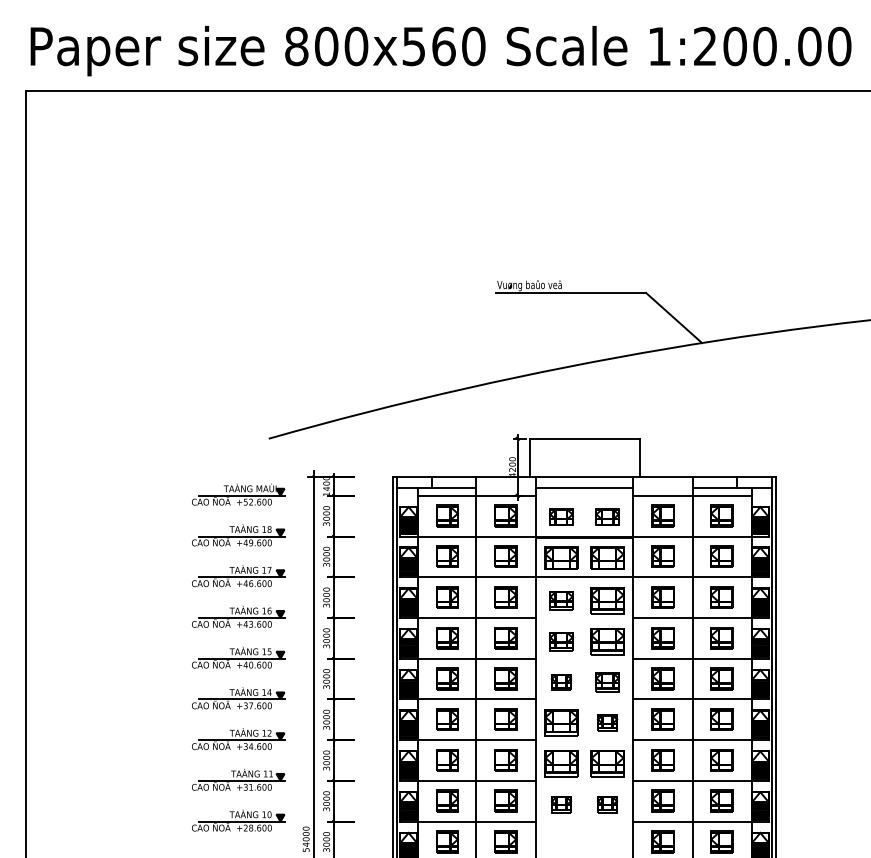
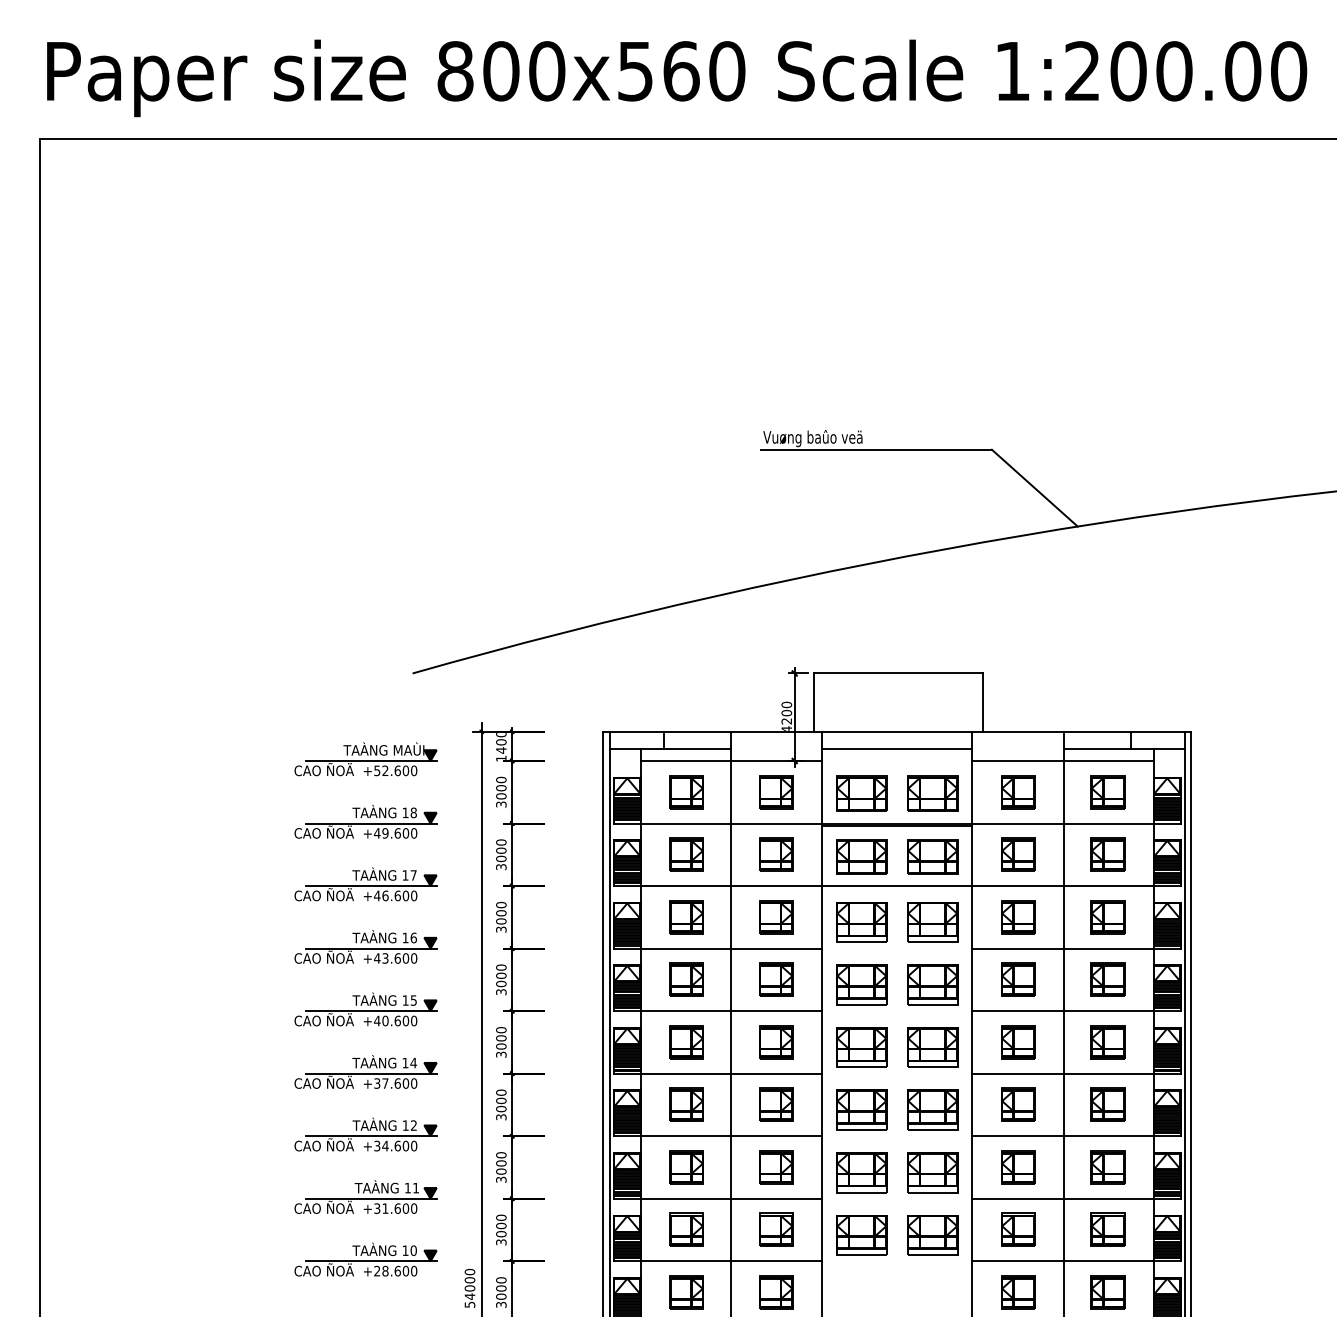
part: (561, 516) -> (861, 792), size x1.43
part: (607, 516) -> (932, 792), size x1.43
part: (561, 600) -> (861, 921), size x1.43
part: (561, 641) -> (861, 984), size x1.43
part: (561, 682) -> (861, 1047), size x1.67
part: (607, 682) -> (932, 1047), size x1.43
part: (607, 722) -> (932, 1109), size x1.67
part: (561, 804) -> (861, 1234), size x1.67
part: (607, 804) -> (932, 1234), size x1.67

